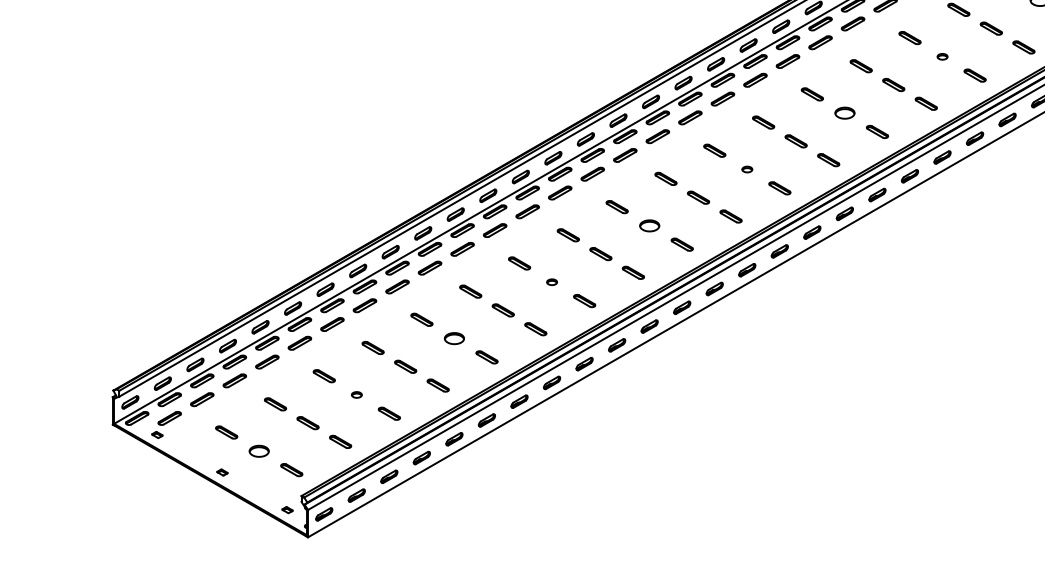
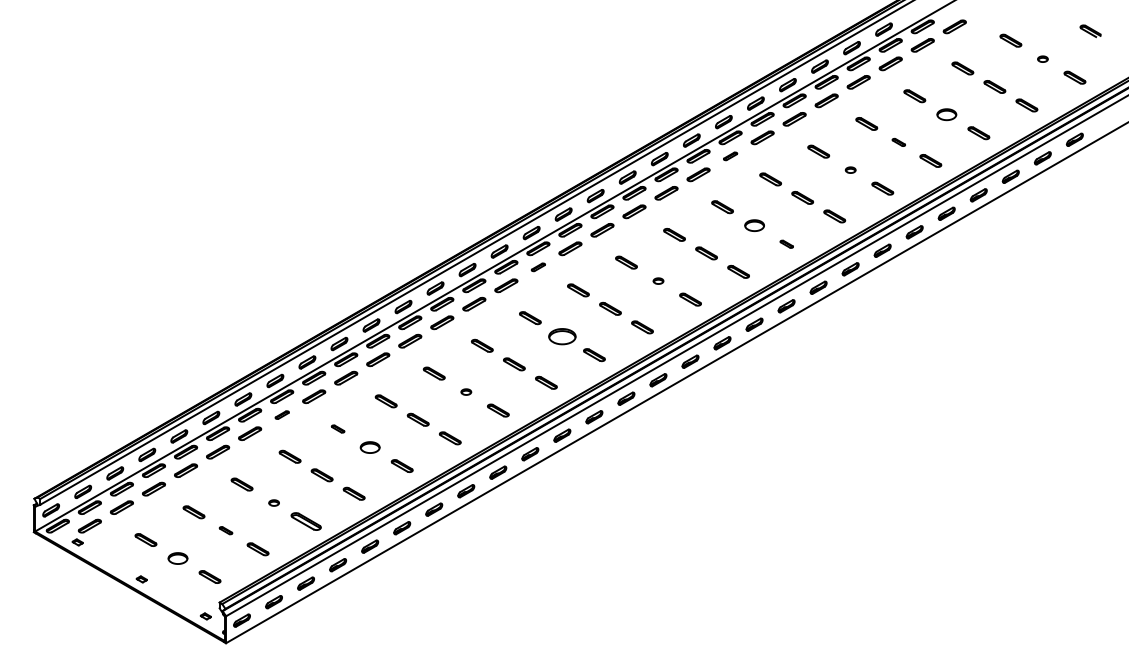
part: (991, 28) -> (898, 142), size x0.6
part: (820, 42) -> (730, 156), size x0.6
part: (877, 132) -> (786, 244), size x0.6
part: (625, 155) -> (538, 267), size x0.6
part: (649, 225) -> (562, 336), size x1.4
part: (365, 305) -> (282, 414), size x0.6
part: (421, 319) -> (337, 428), size x0.6
part: (388, 413) -> (305, 521), size x1.4
part: (307, 422) -> (225, 530), size x0.6

